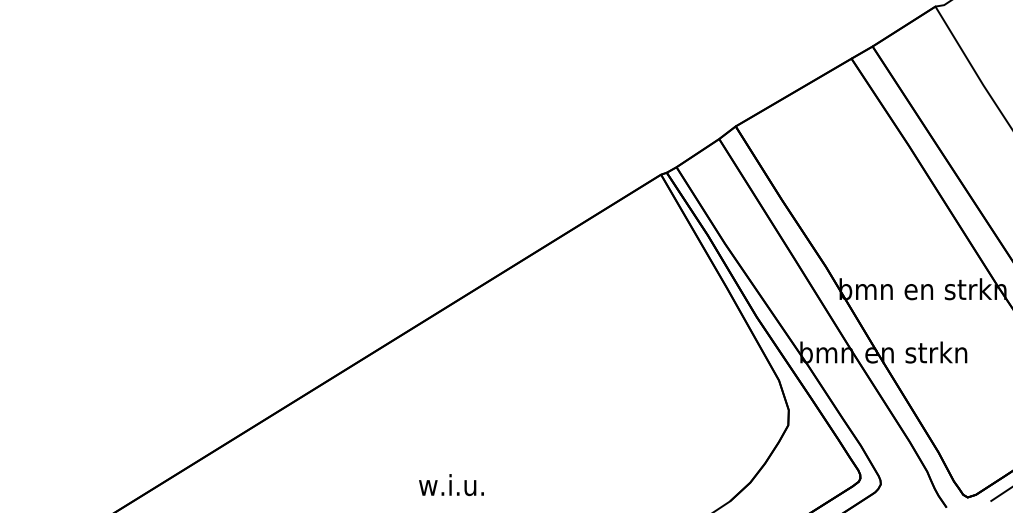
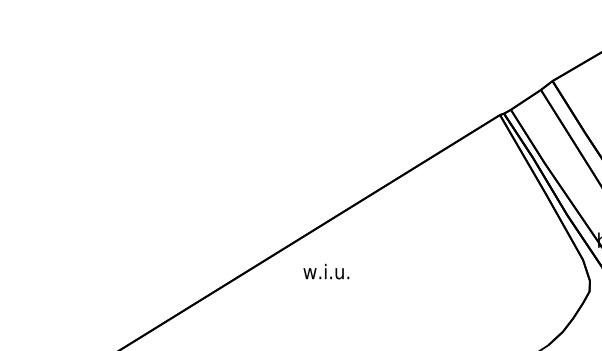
text: (451, 485) -> (326, 271), moved

